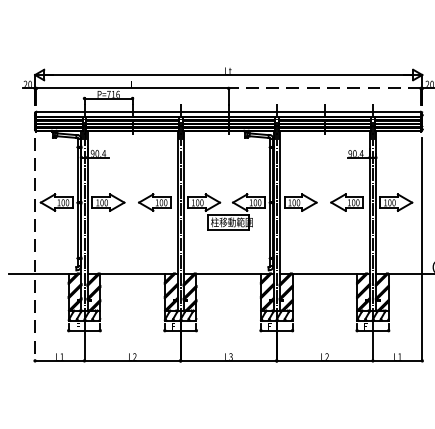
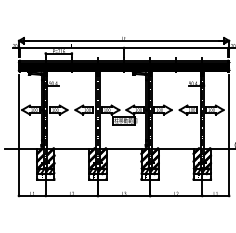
line: (323, 89) -> (175, 48), dashed -> solid
line: (35, 249) -> (19, 135), dashed -> solid

